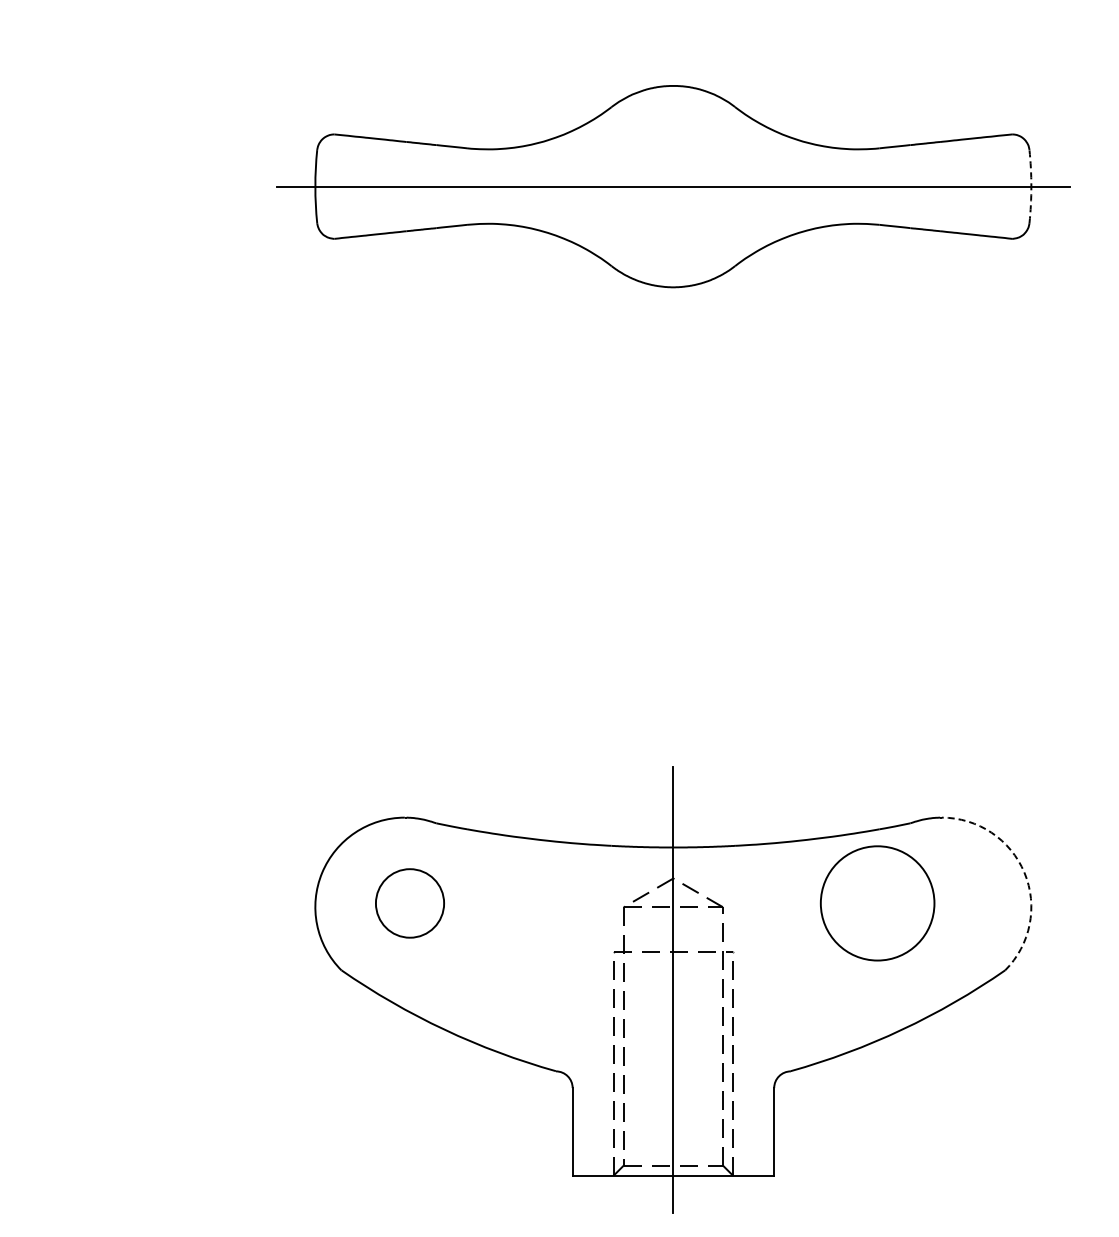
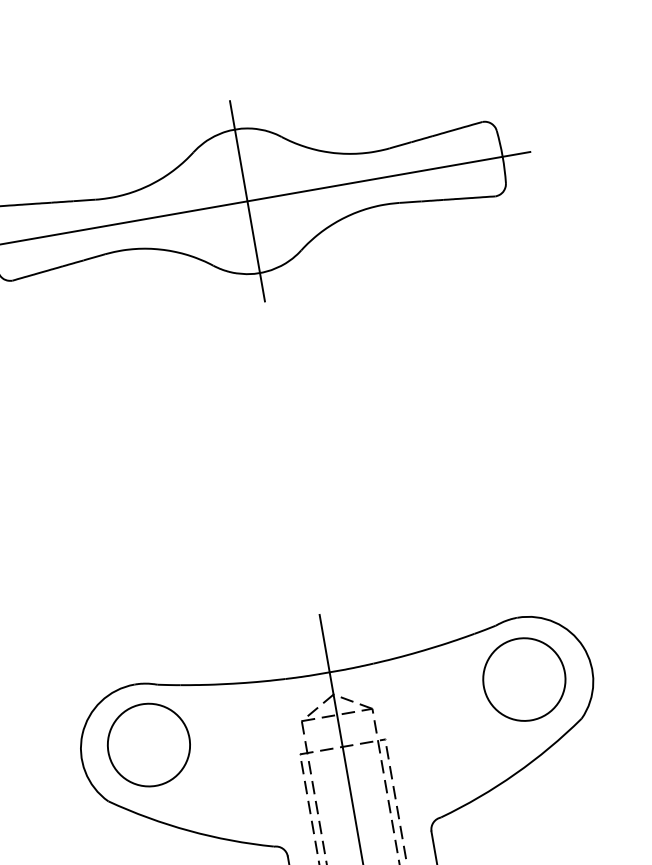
line: (673, 186) -> (247, 201), added
arc: (1031, 186) -> (502, 156), dashed -> solid
arc: (1024, 872) -> (583, 646), dashed -> solid
part: (409, 903) -> (148, 745), size x1.67
part: (877, 903) -> (524, 679), moved

